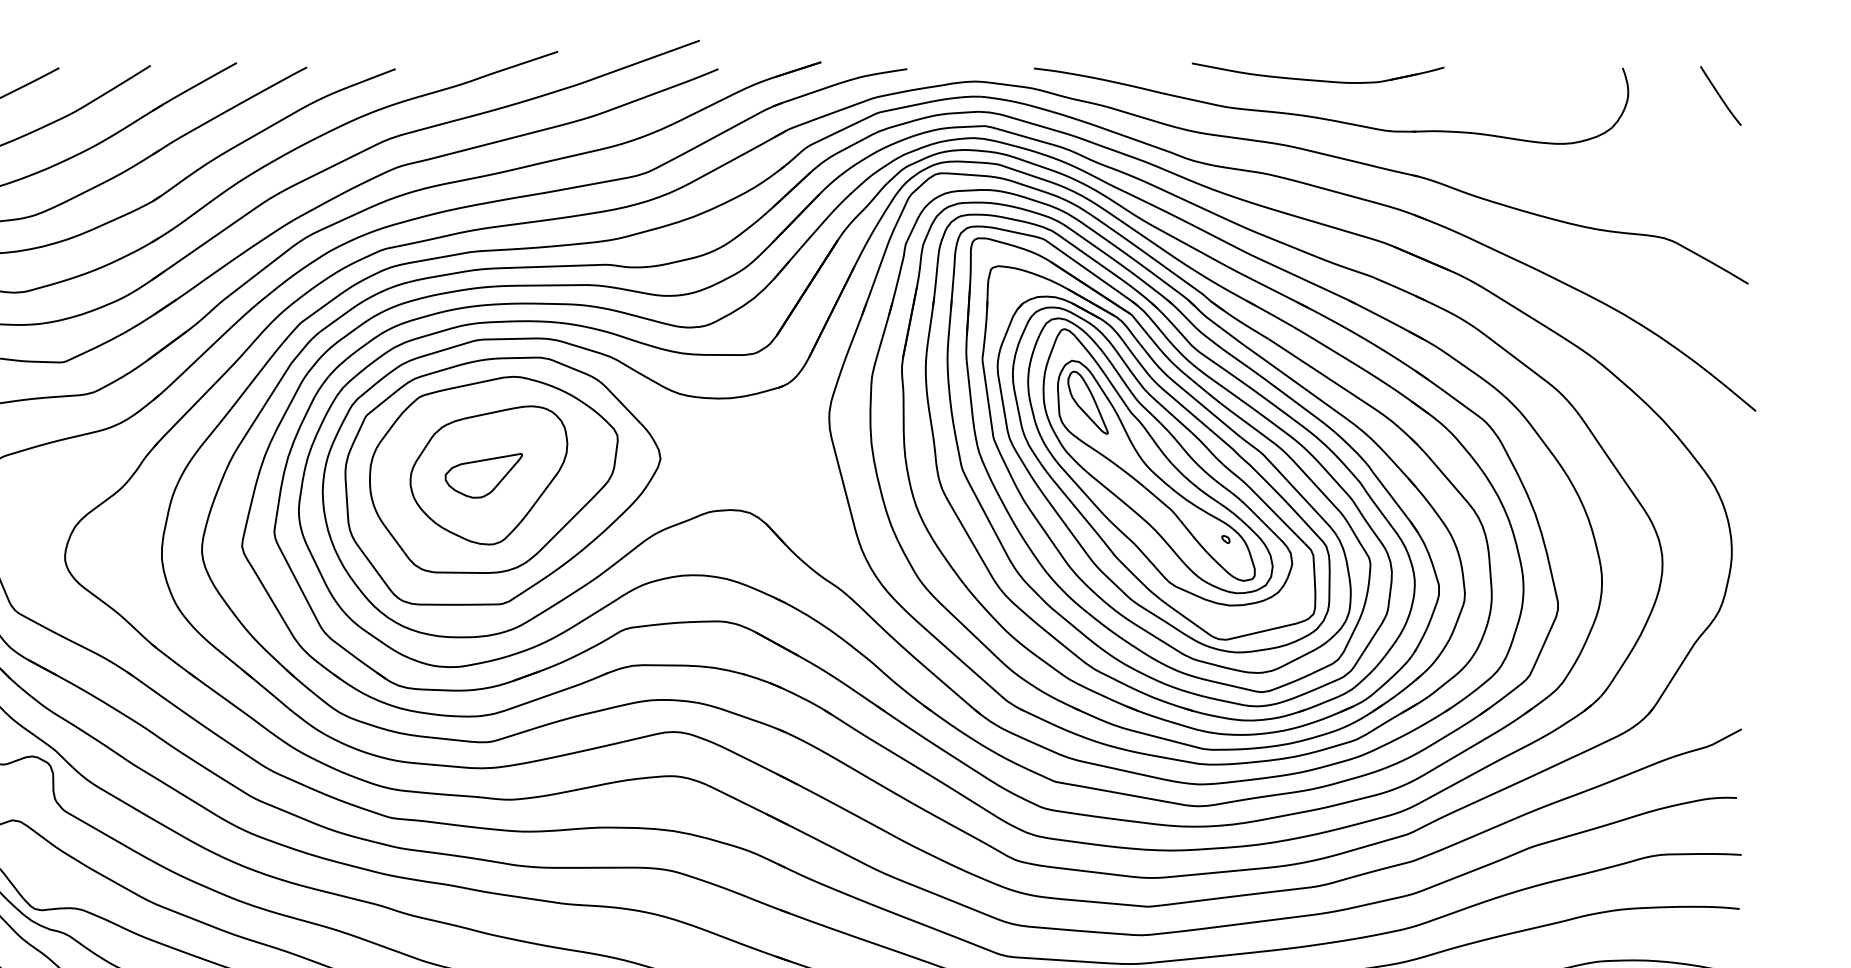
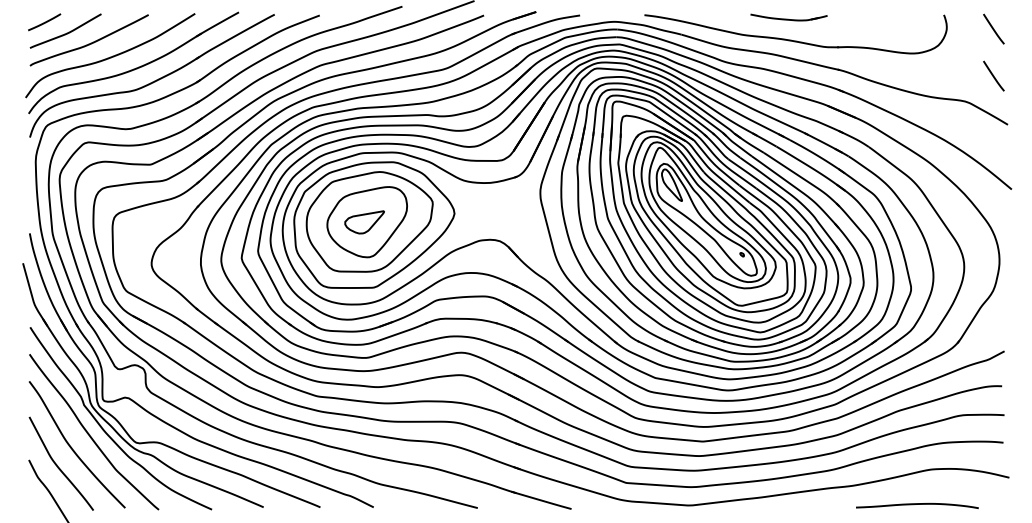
part: (1317, 73) -> (788, 17), size x0.6
line: (1720, 187) -> (993, 75), added

